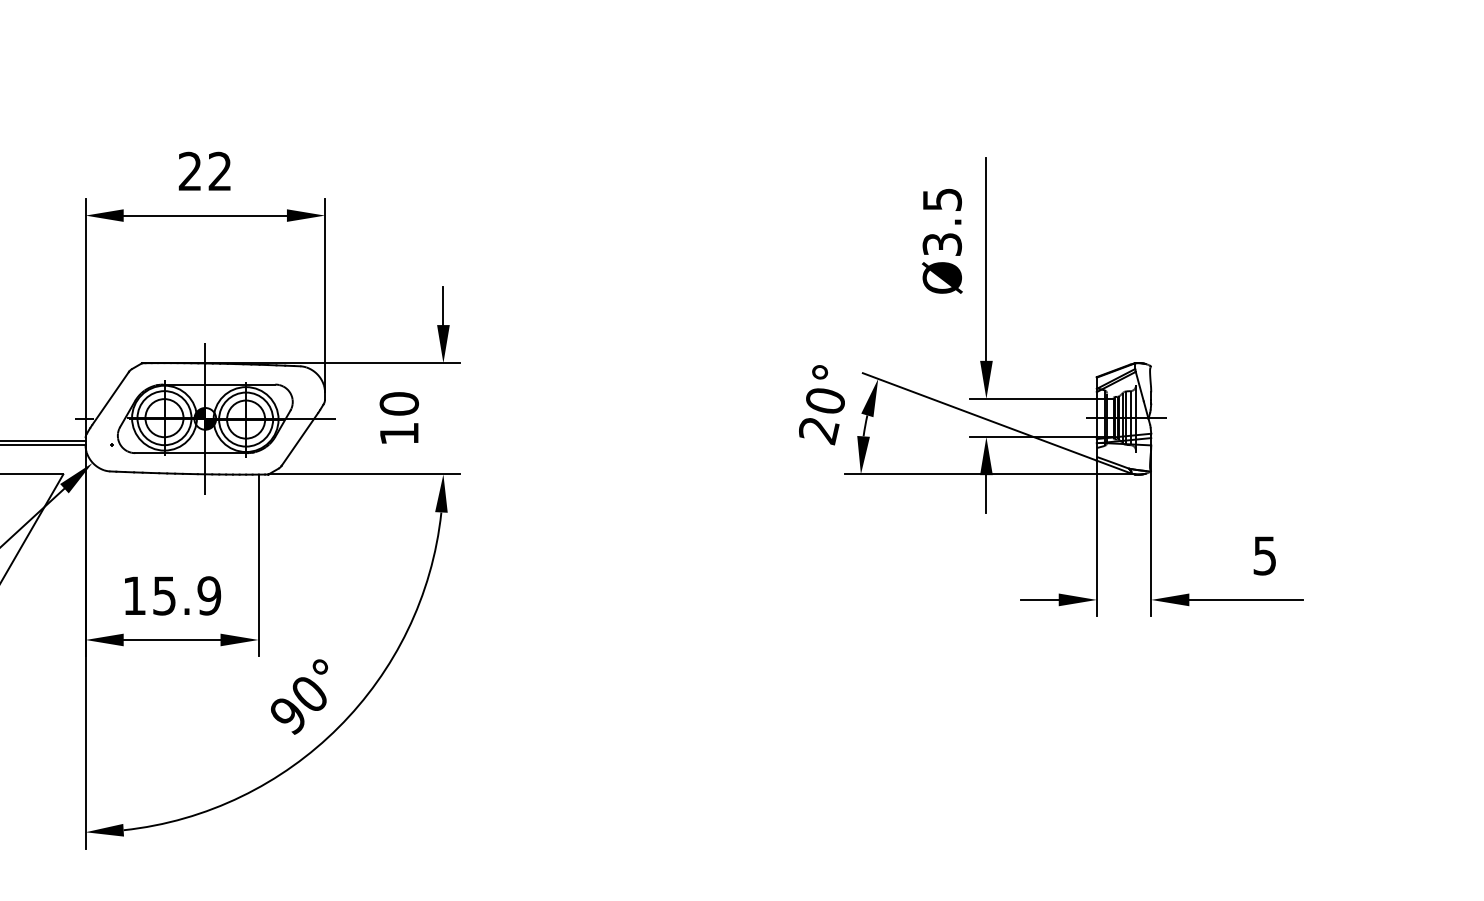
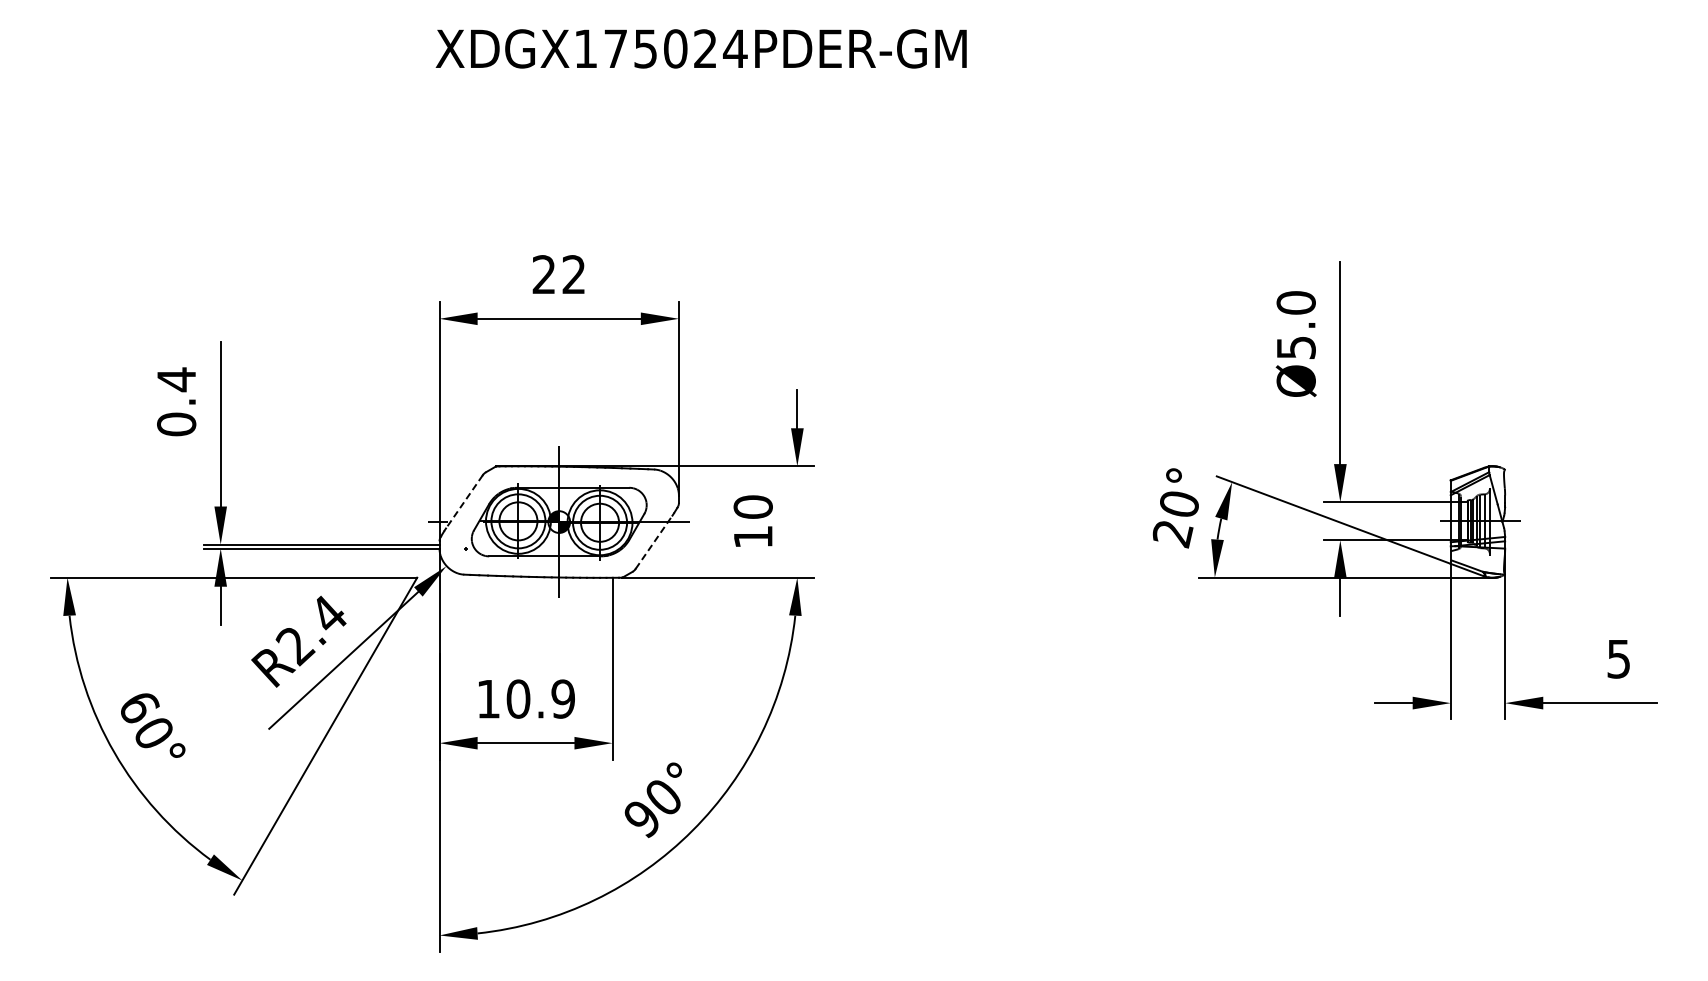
text: (941, 221) -> (1295, 324), Ø3.5 -> Ø5.0
line: (110, 398) -> (464, 501), solid -> dashed
line: (299, 439) -> (653, 542), solid -> dashed
text: (164, 595) -> (518, 698), 15.9 -> 10.9

